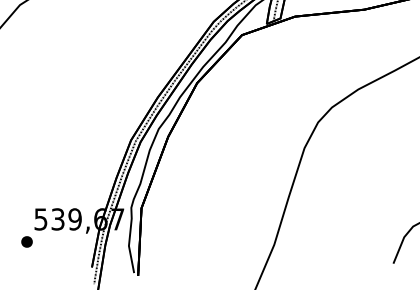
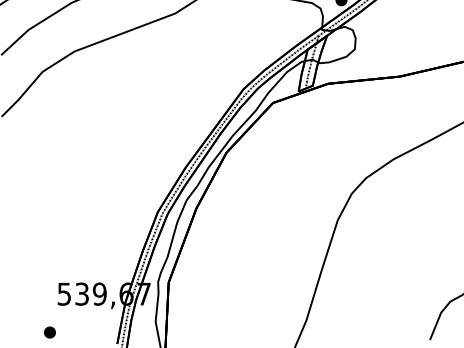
part: (26, 241) -> (49, 332), moved

